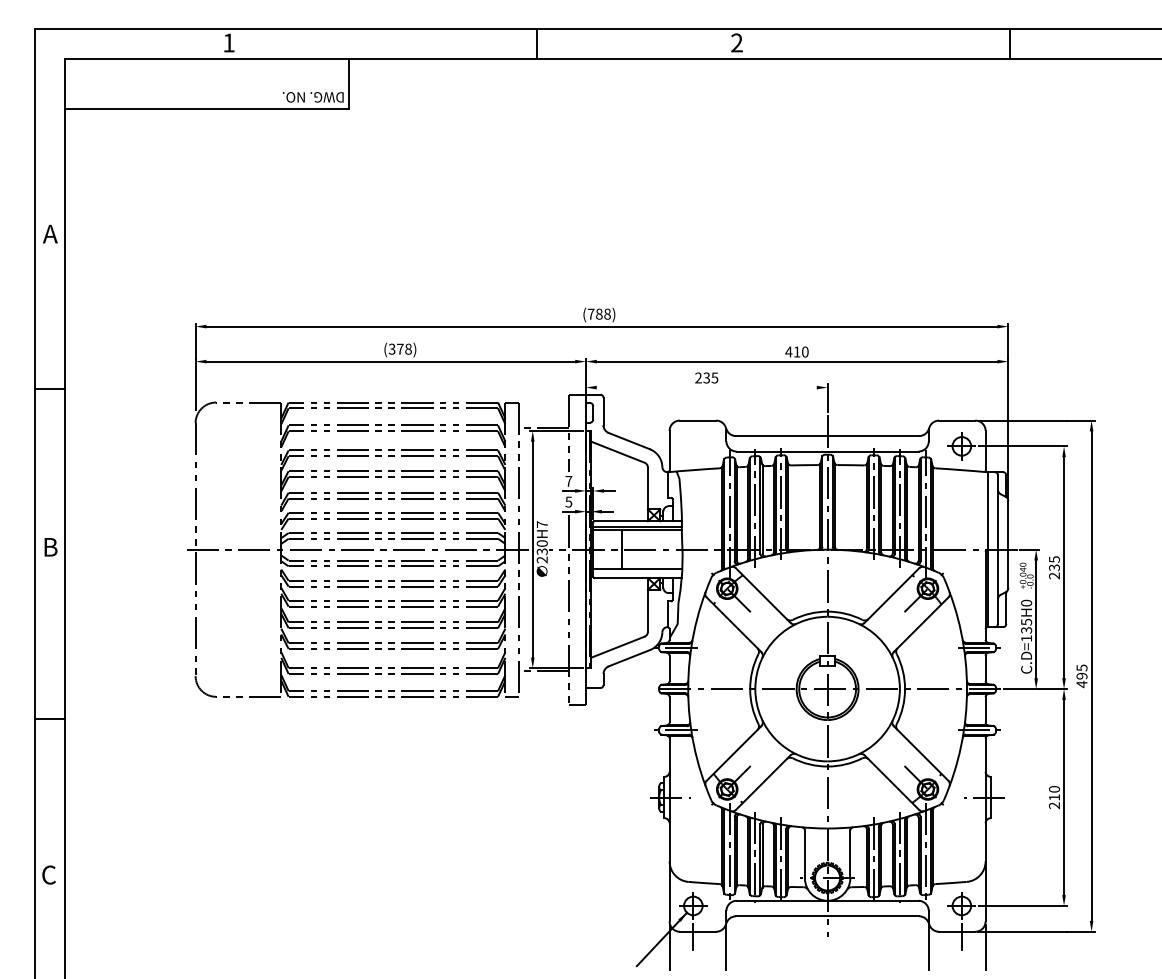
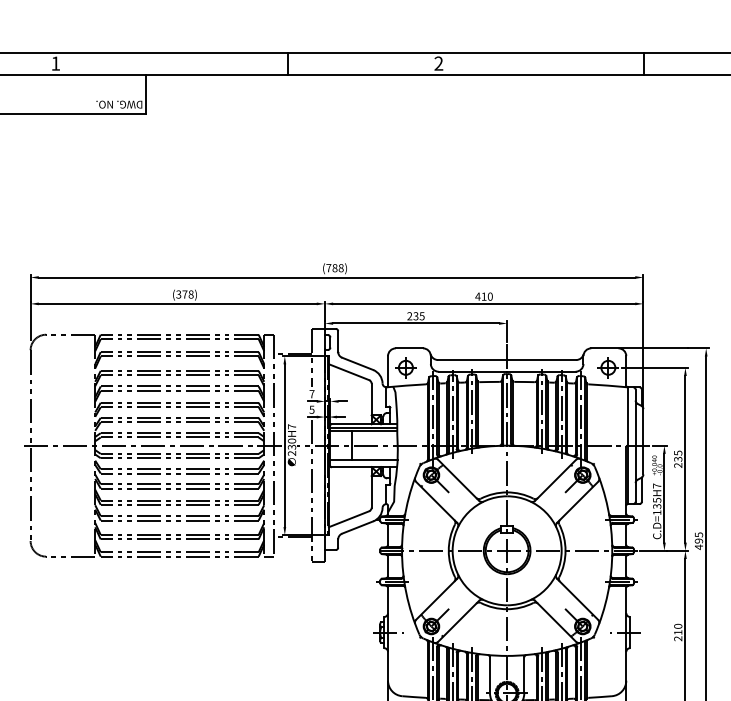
line: (706, 387) -> (415, 323), added
part: (693, 446) -> (406, 367), added
text: (1026, 602) -> (657, 485), C.D=135H0 -> C.D=135H7

